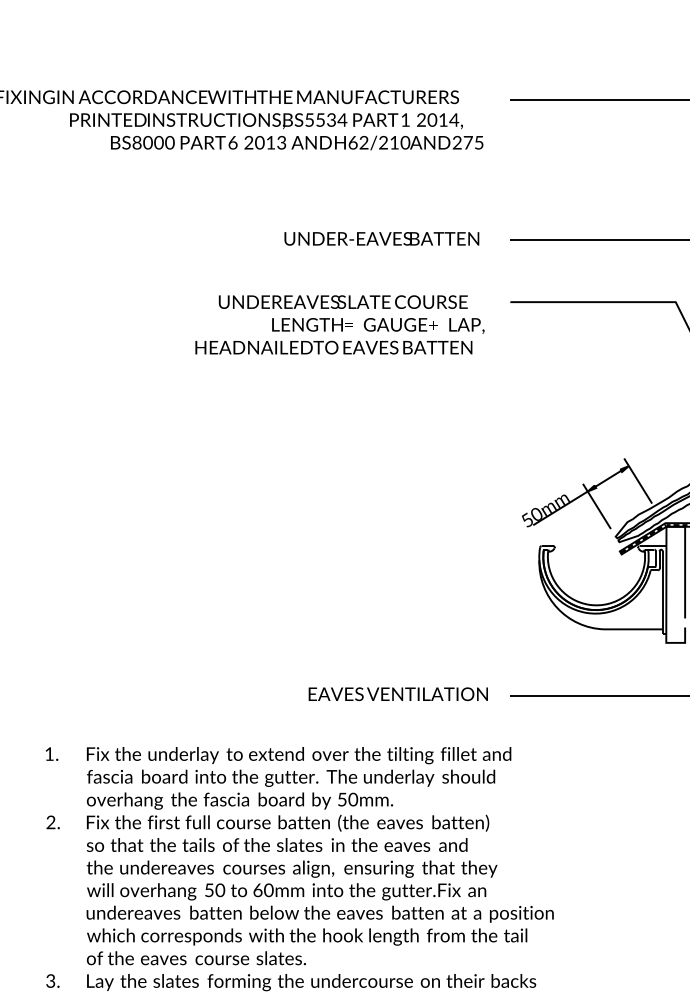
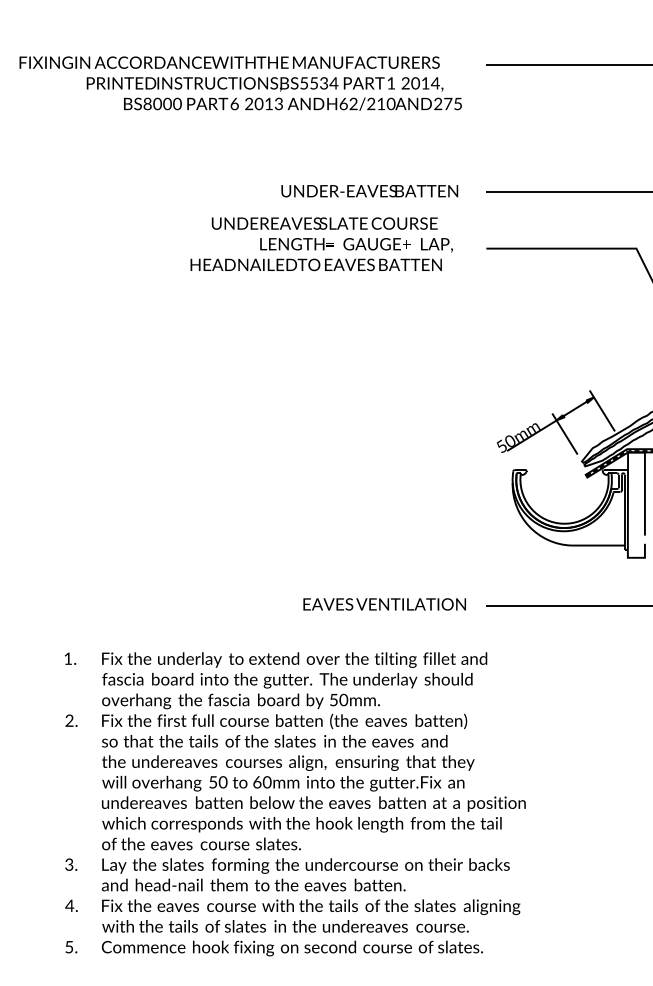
text: (339, 325) -> (321, 244), moved

